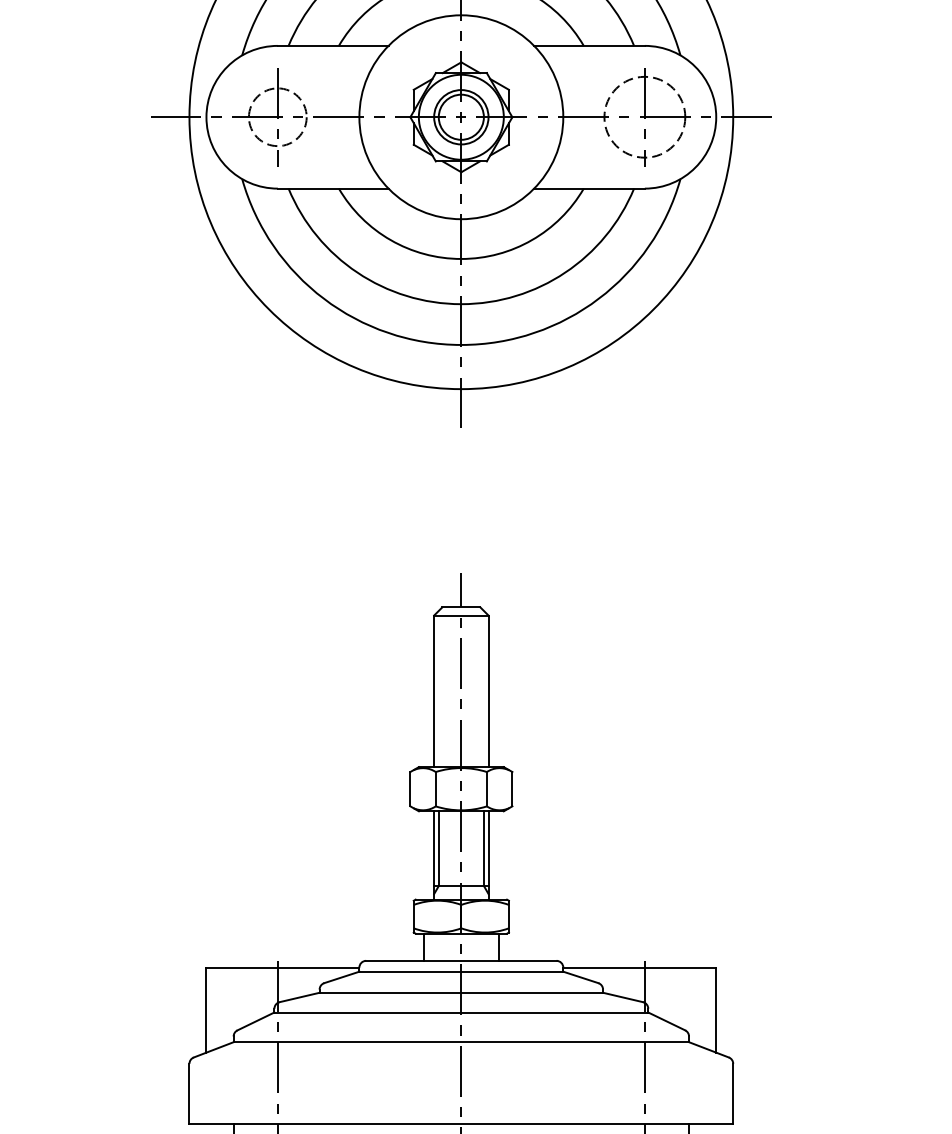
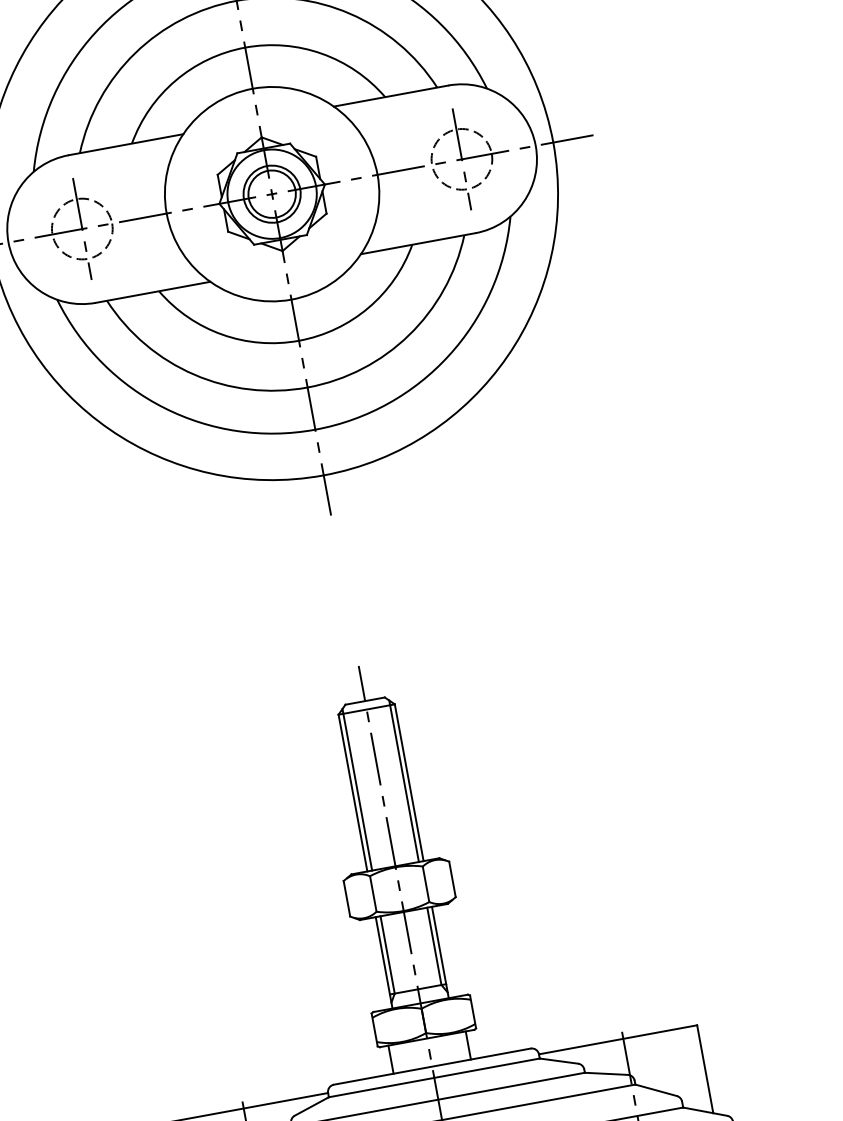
circle: (644, 117) -> (461, 159), size x0.71
line: (438, 688) -> (356, 789), added
line: (483, 688) -> (403, 780), added

